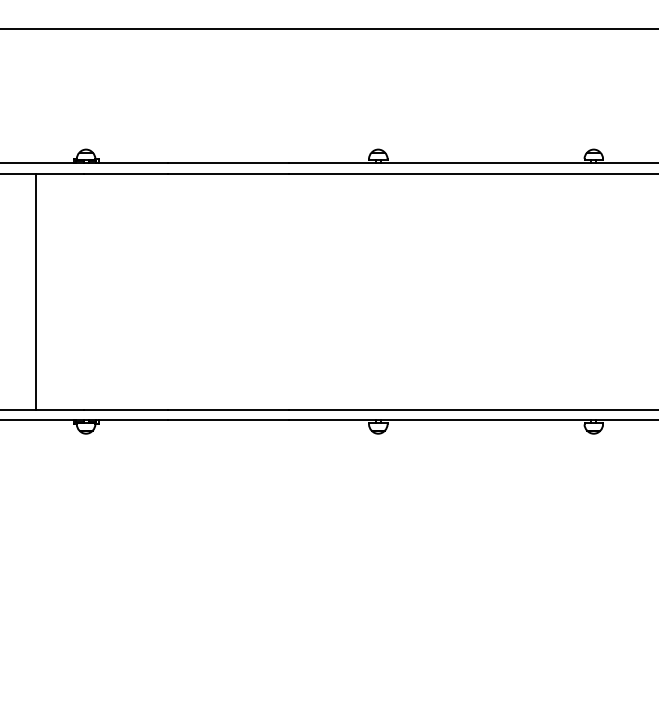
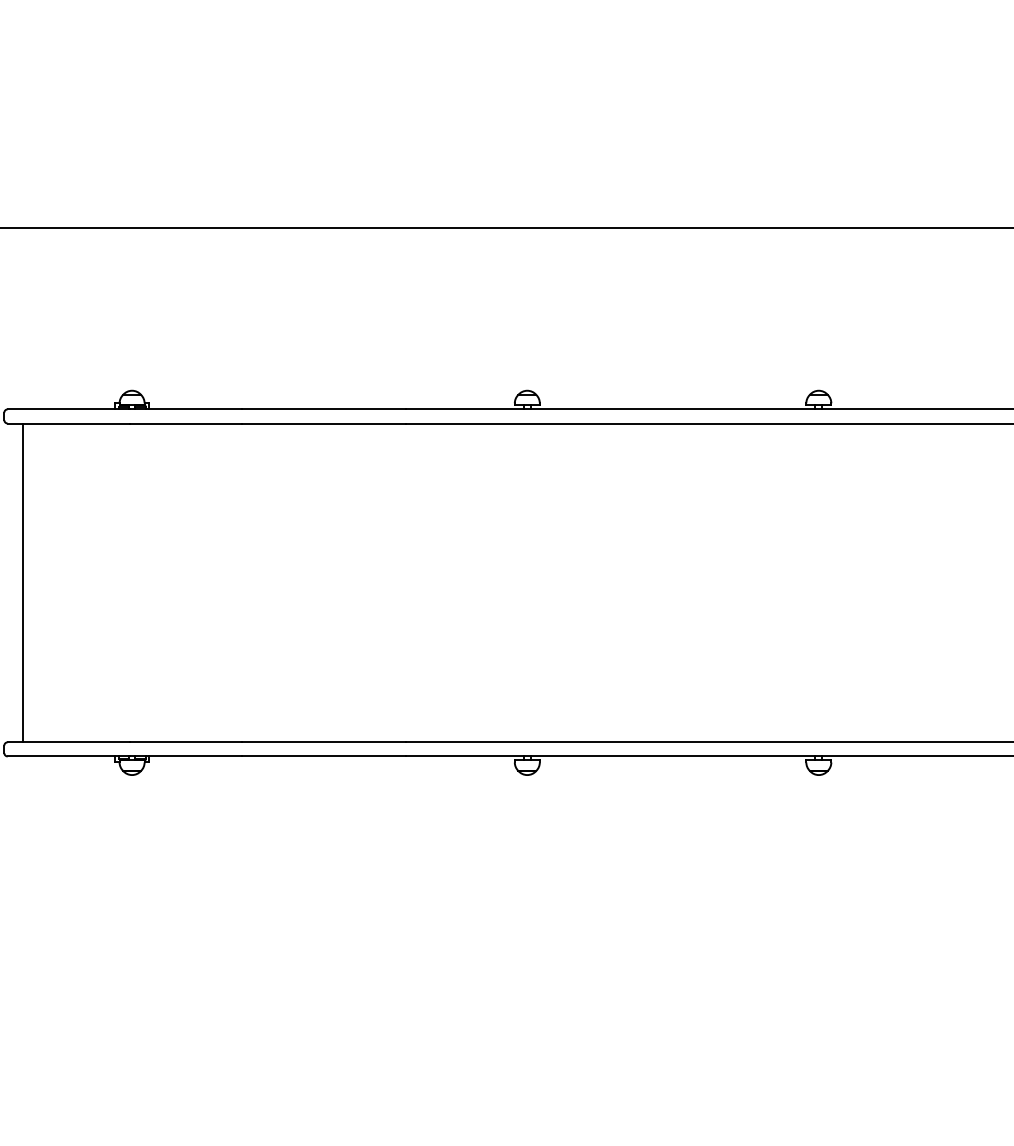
line: (36, 291) -> (23, 582), moved

